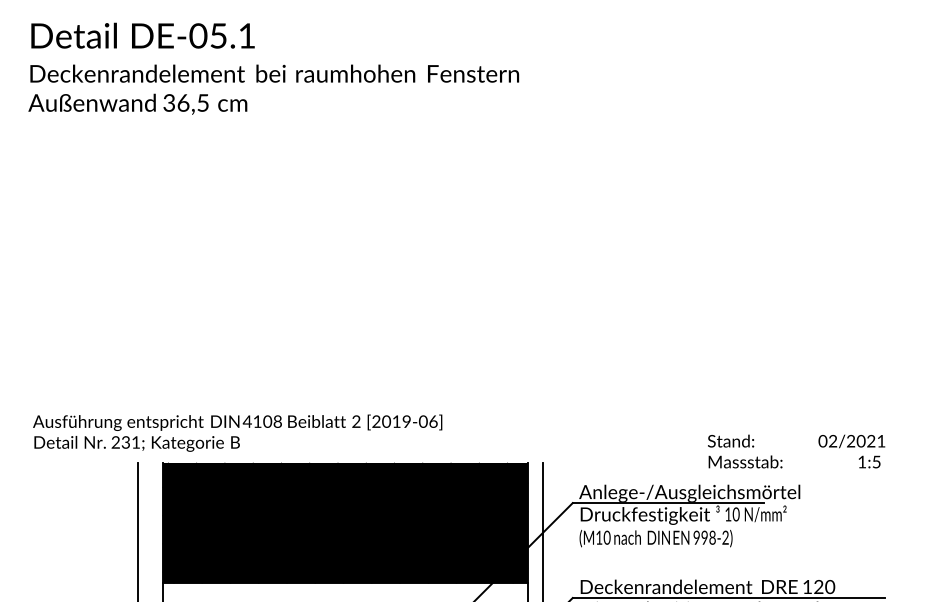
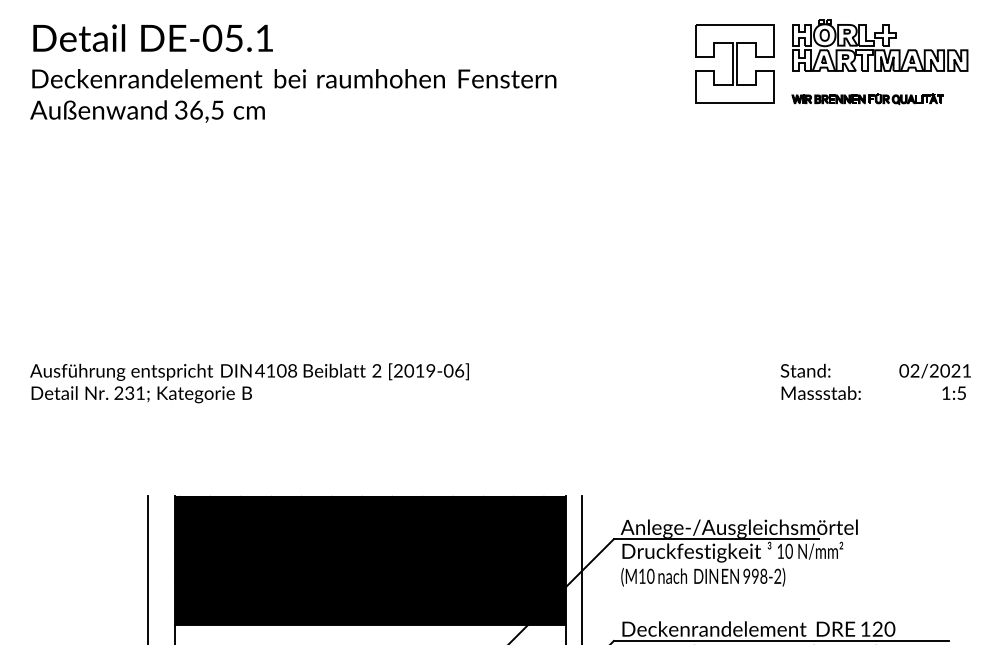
part: (775, 58) -> (831, 62), added
text: (237, 433) -> (249, 383), moved
text: (796, 451) -> (875, 381), moved

